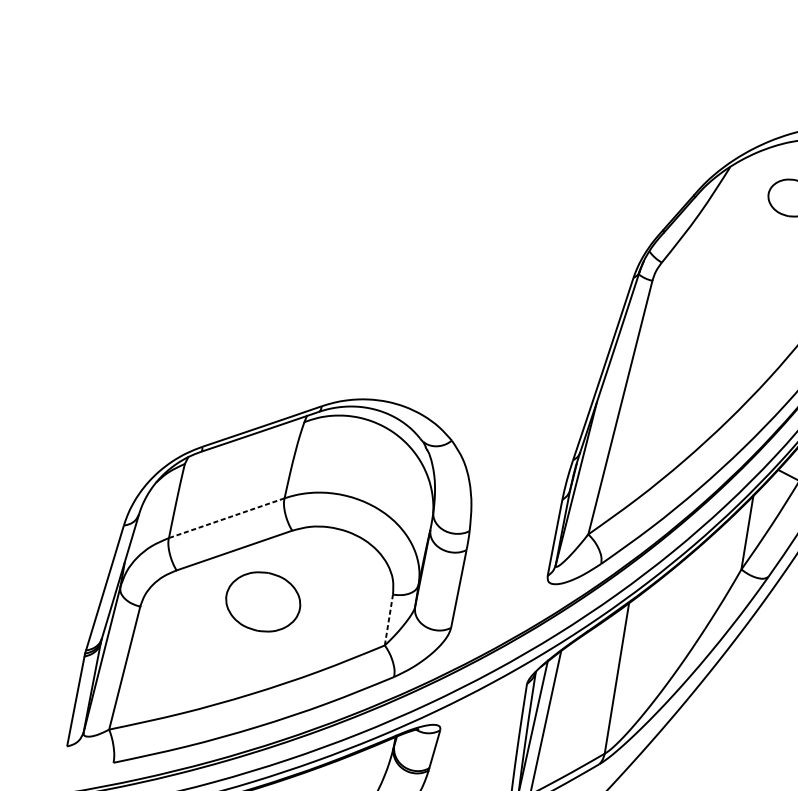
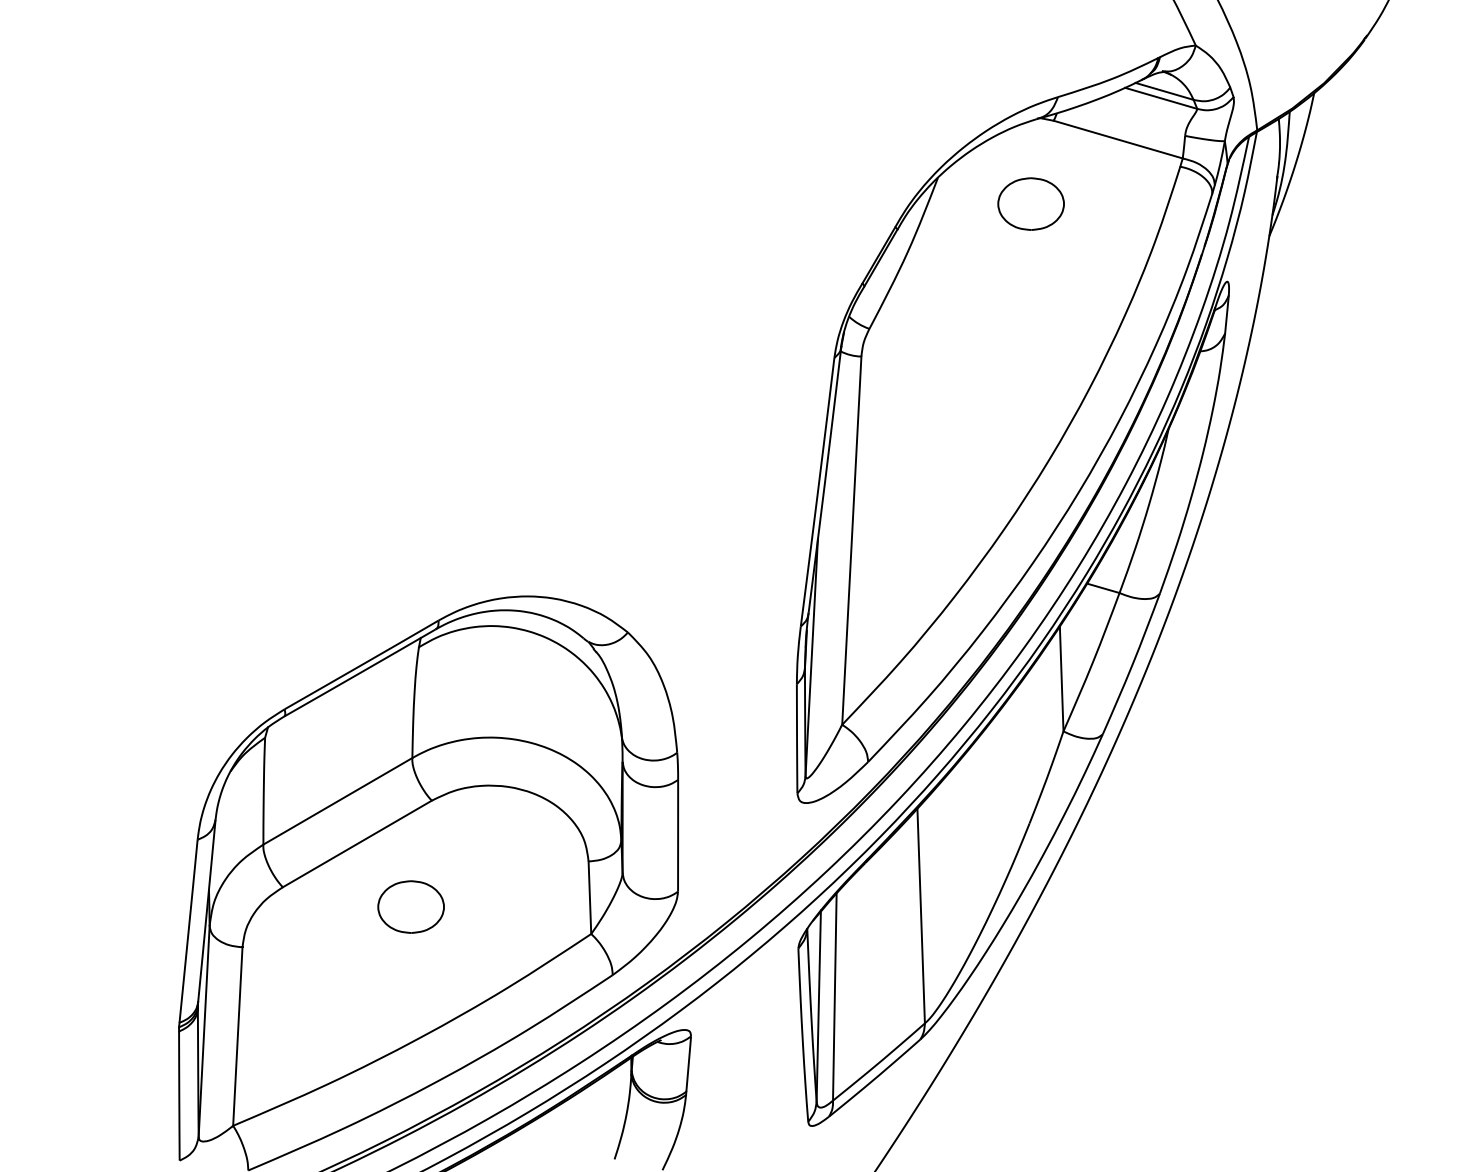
line: (226, 518) -> (337, 801), dashed -> solid
part: (262, 601) -> (410, 906), size x0.62
line: (388, 619) -> (589, 897), dashed -> solid

